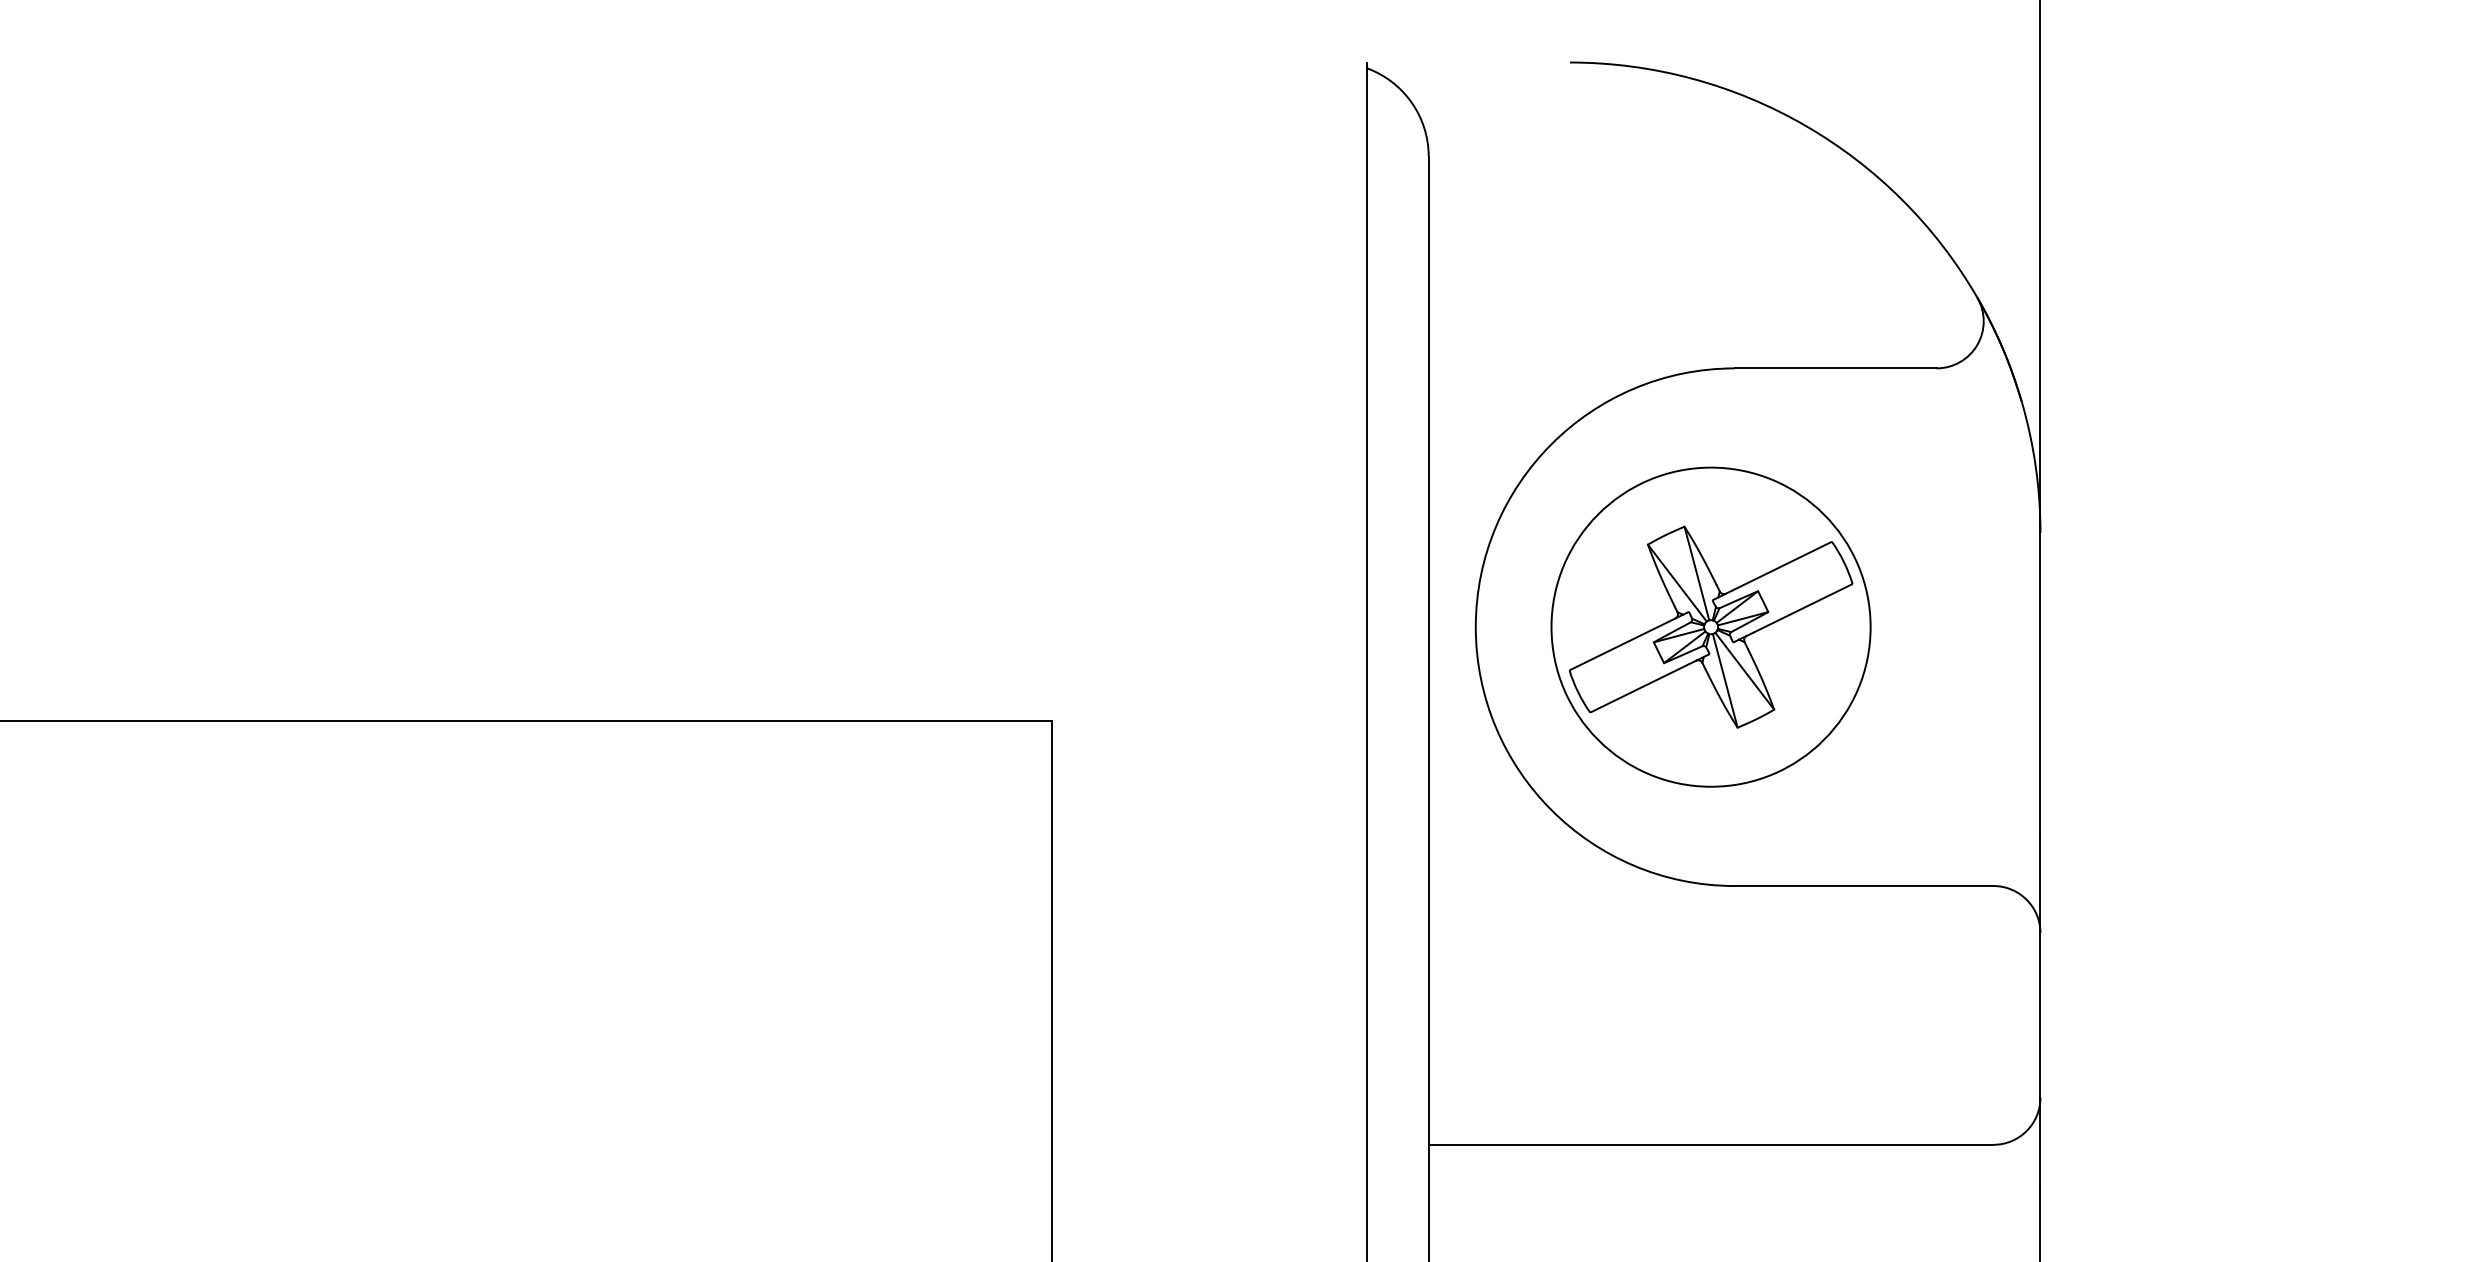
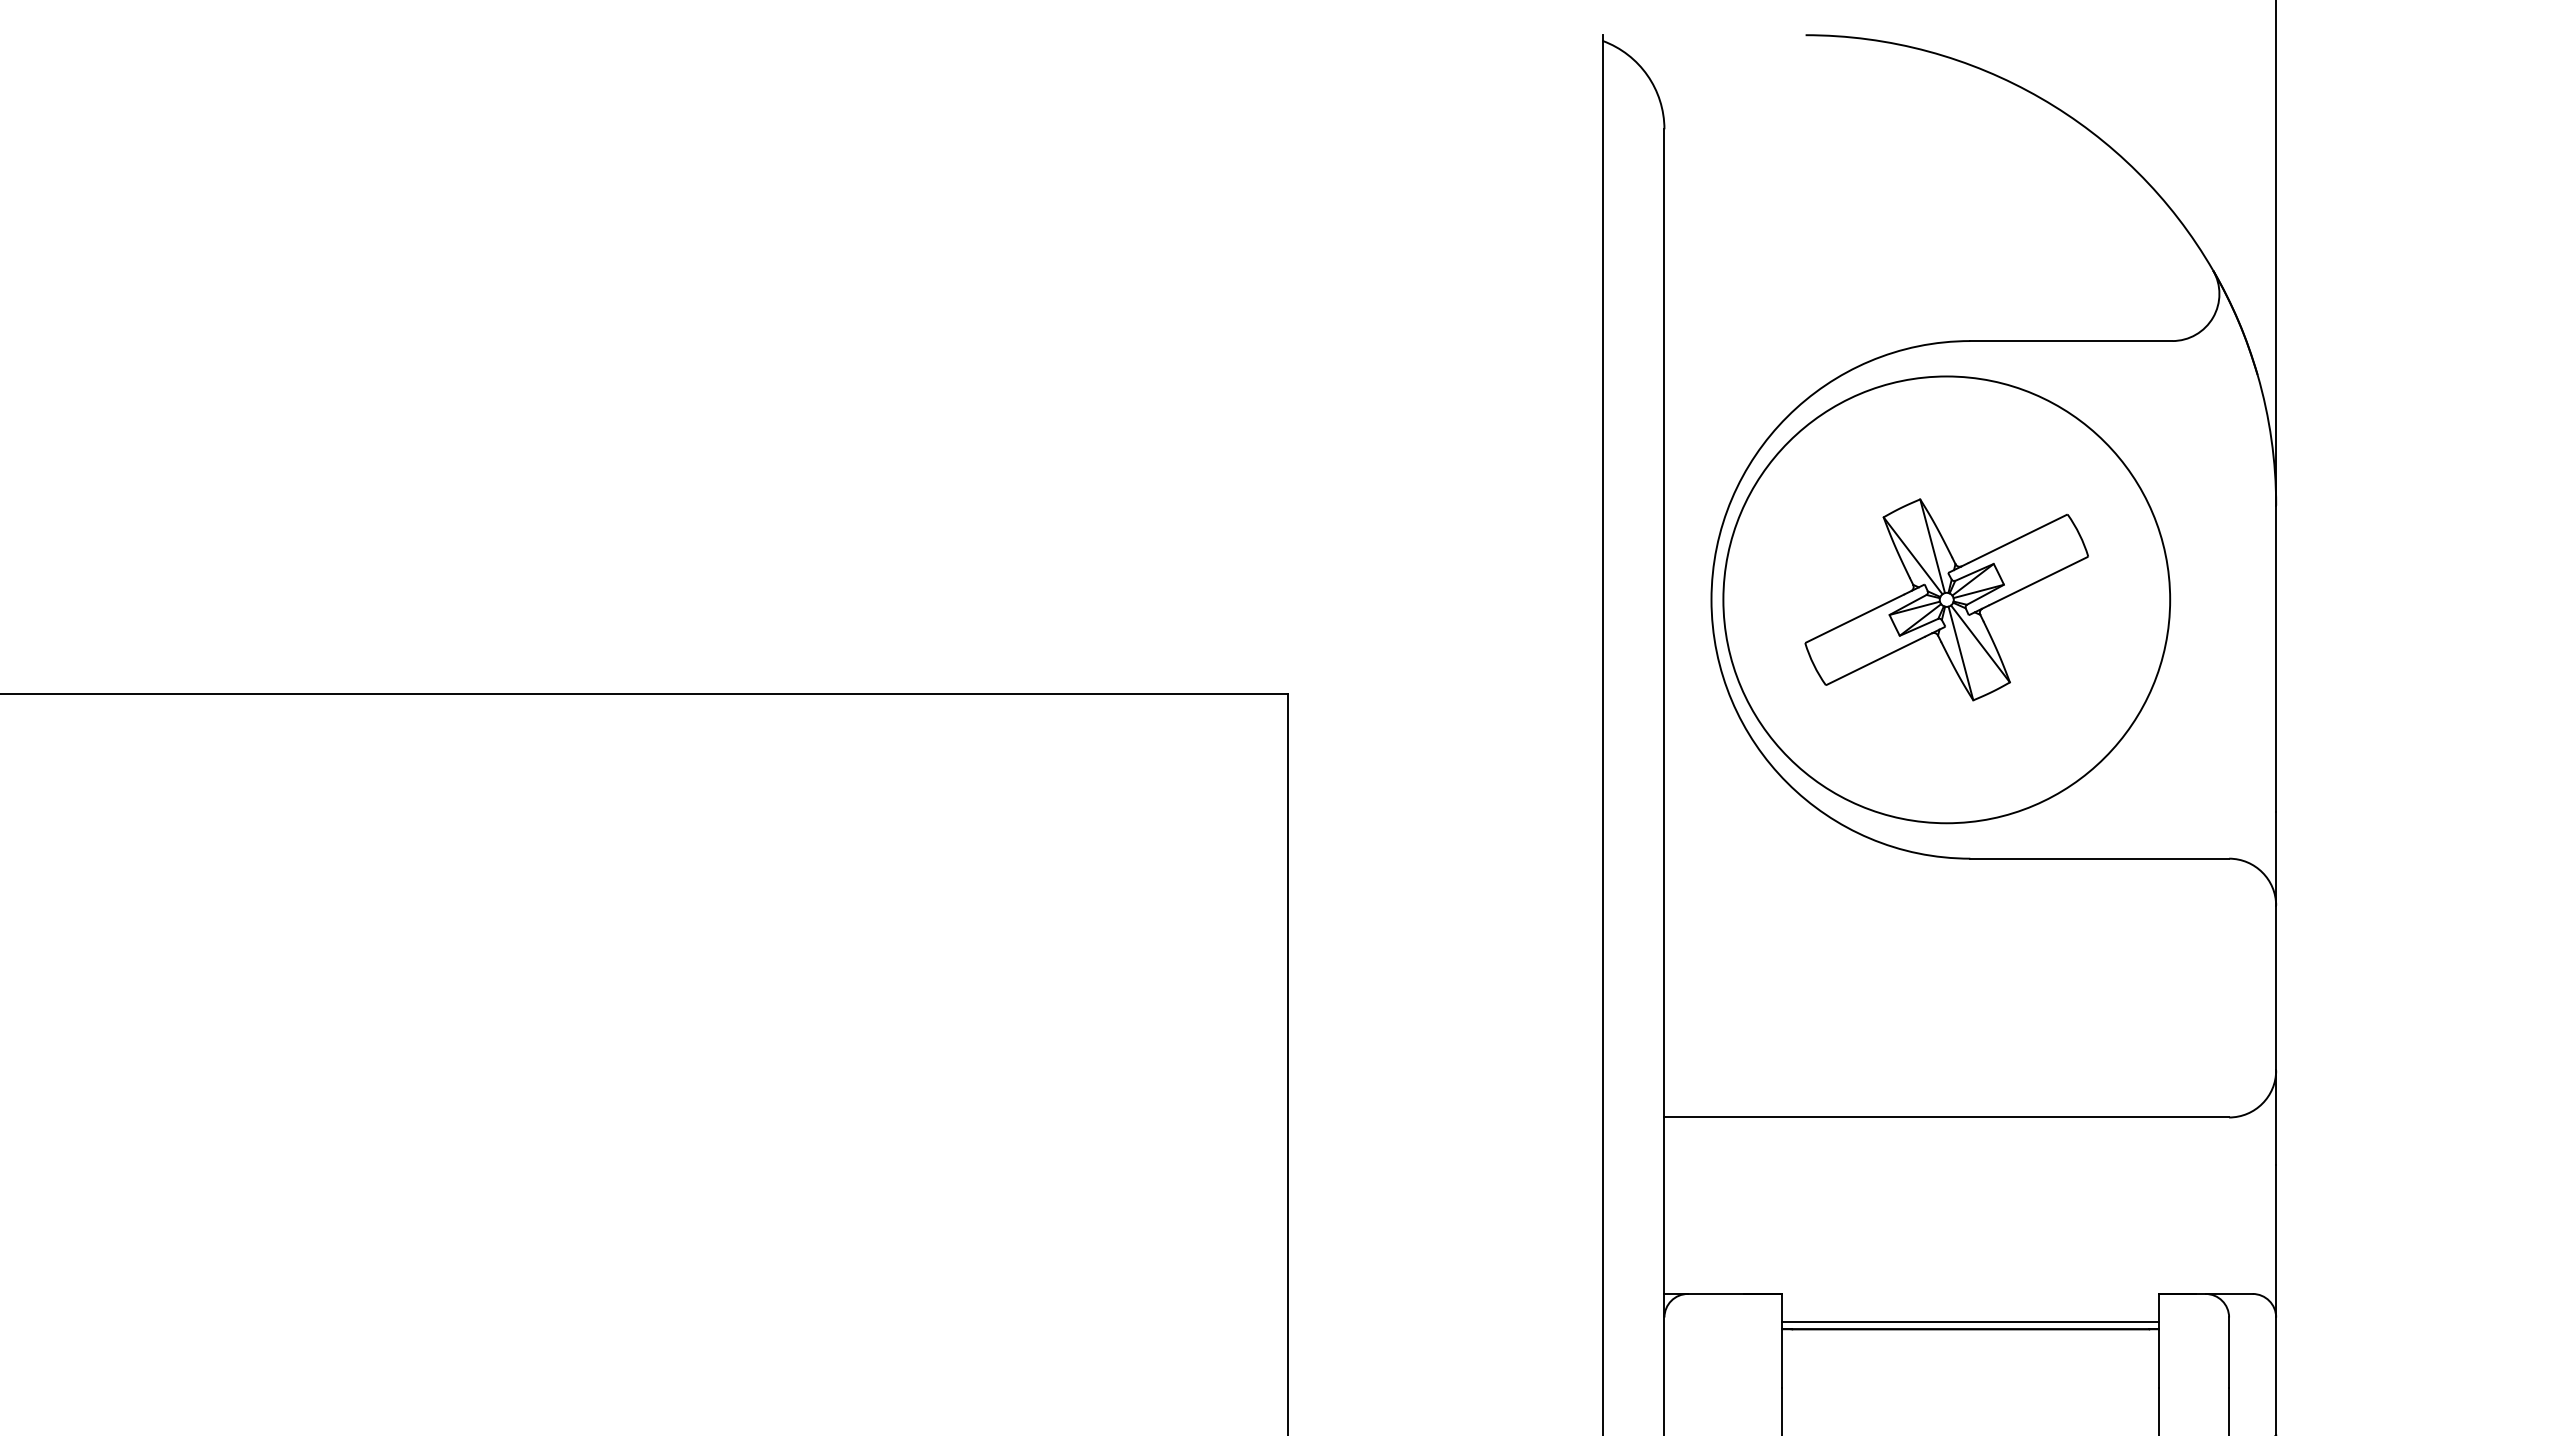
circle: (1710, 626) -> (1946, 599), size x1.4

